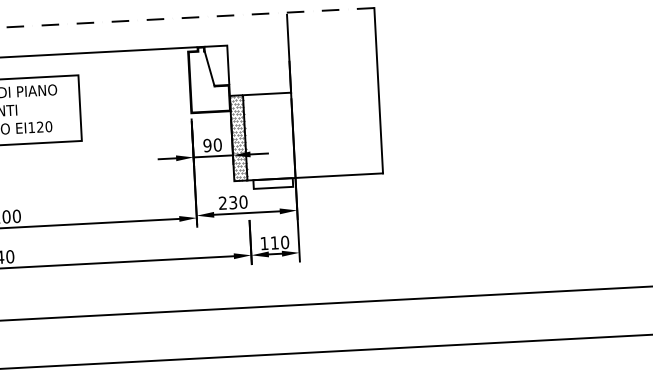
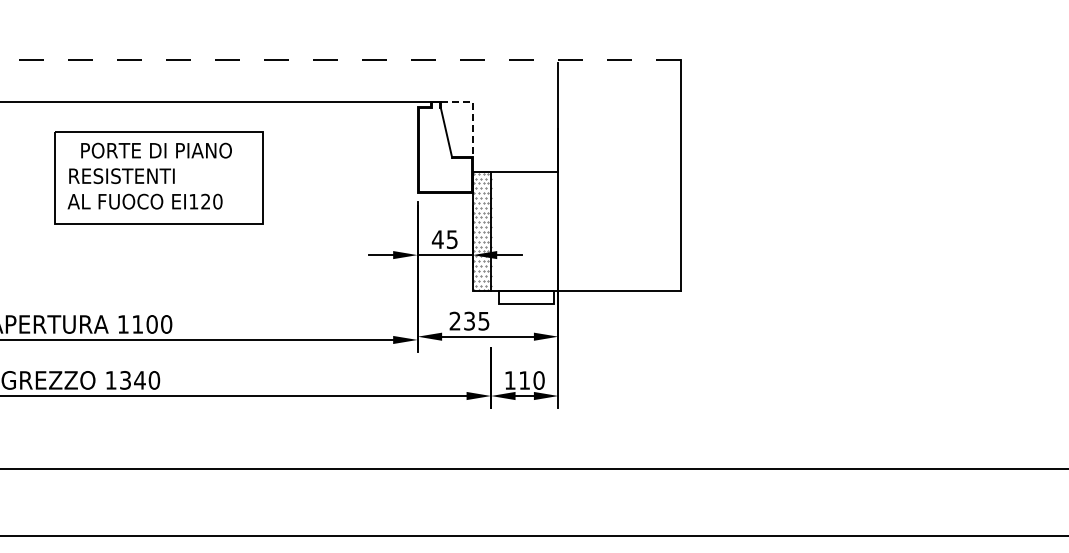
line: (227, 54) -> (472, 113), solid -> dashed
text: (212, 145) -> (444, 239), 90 -> 45
text: (243, 201) -> (483, 320), 230 -> 235

